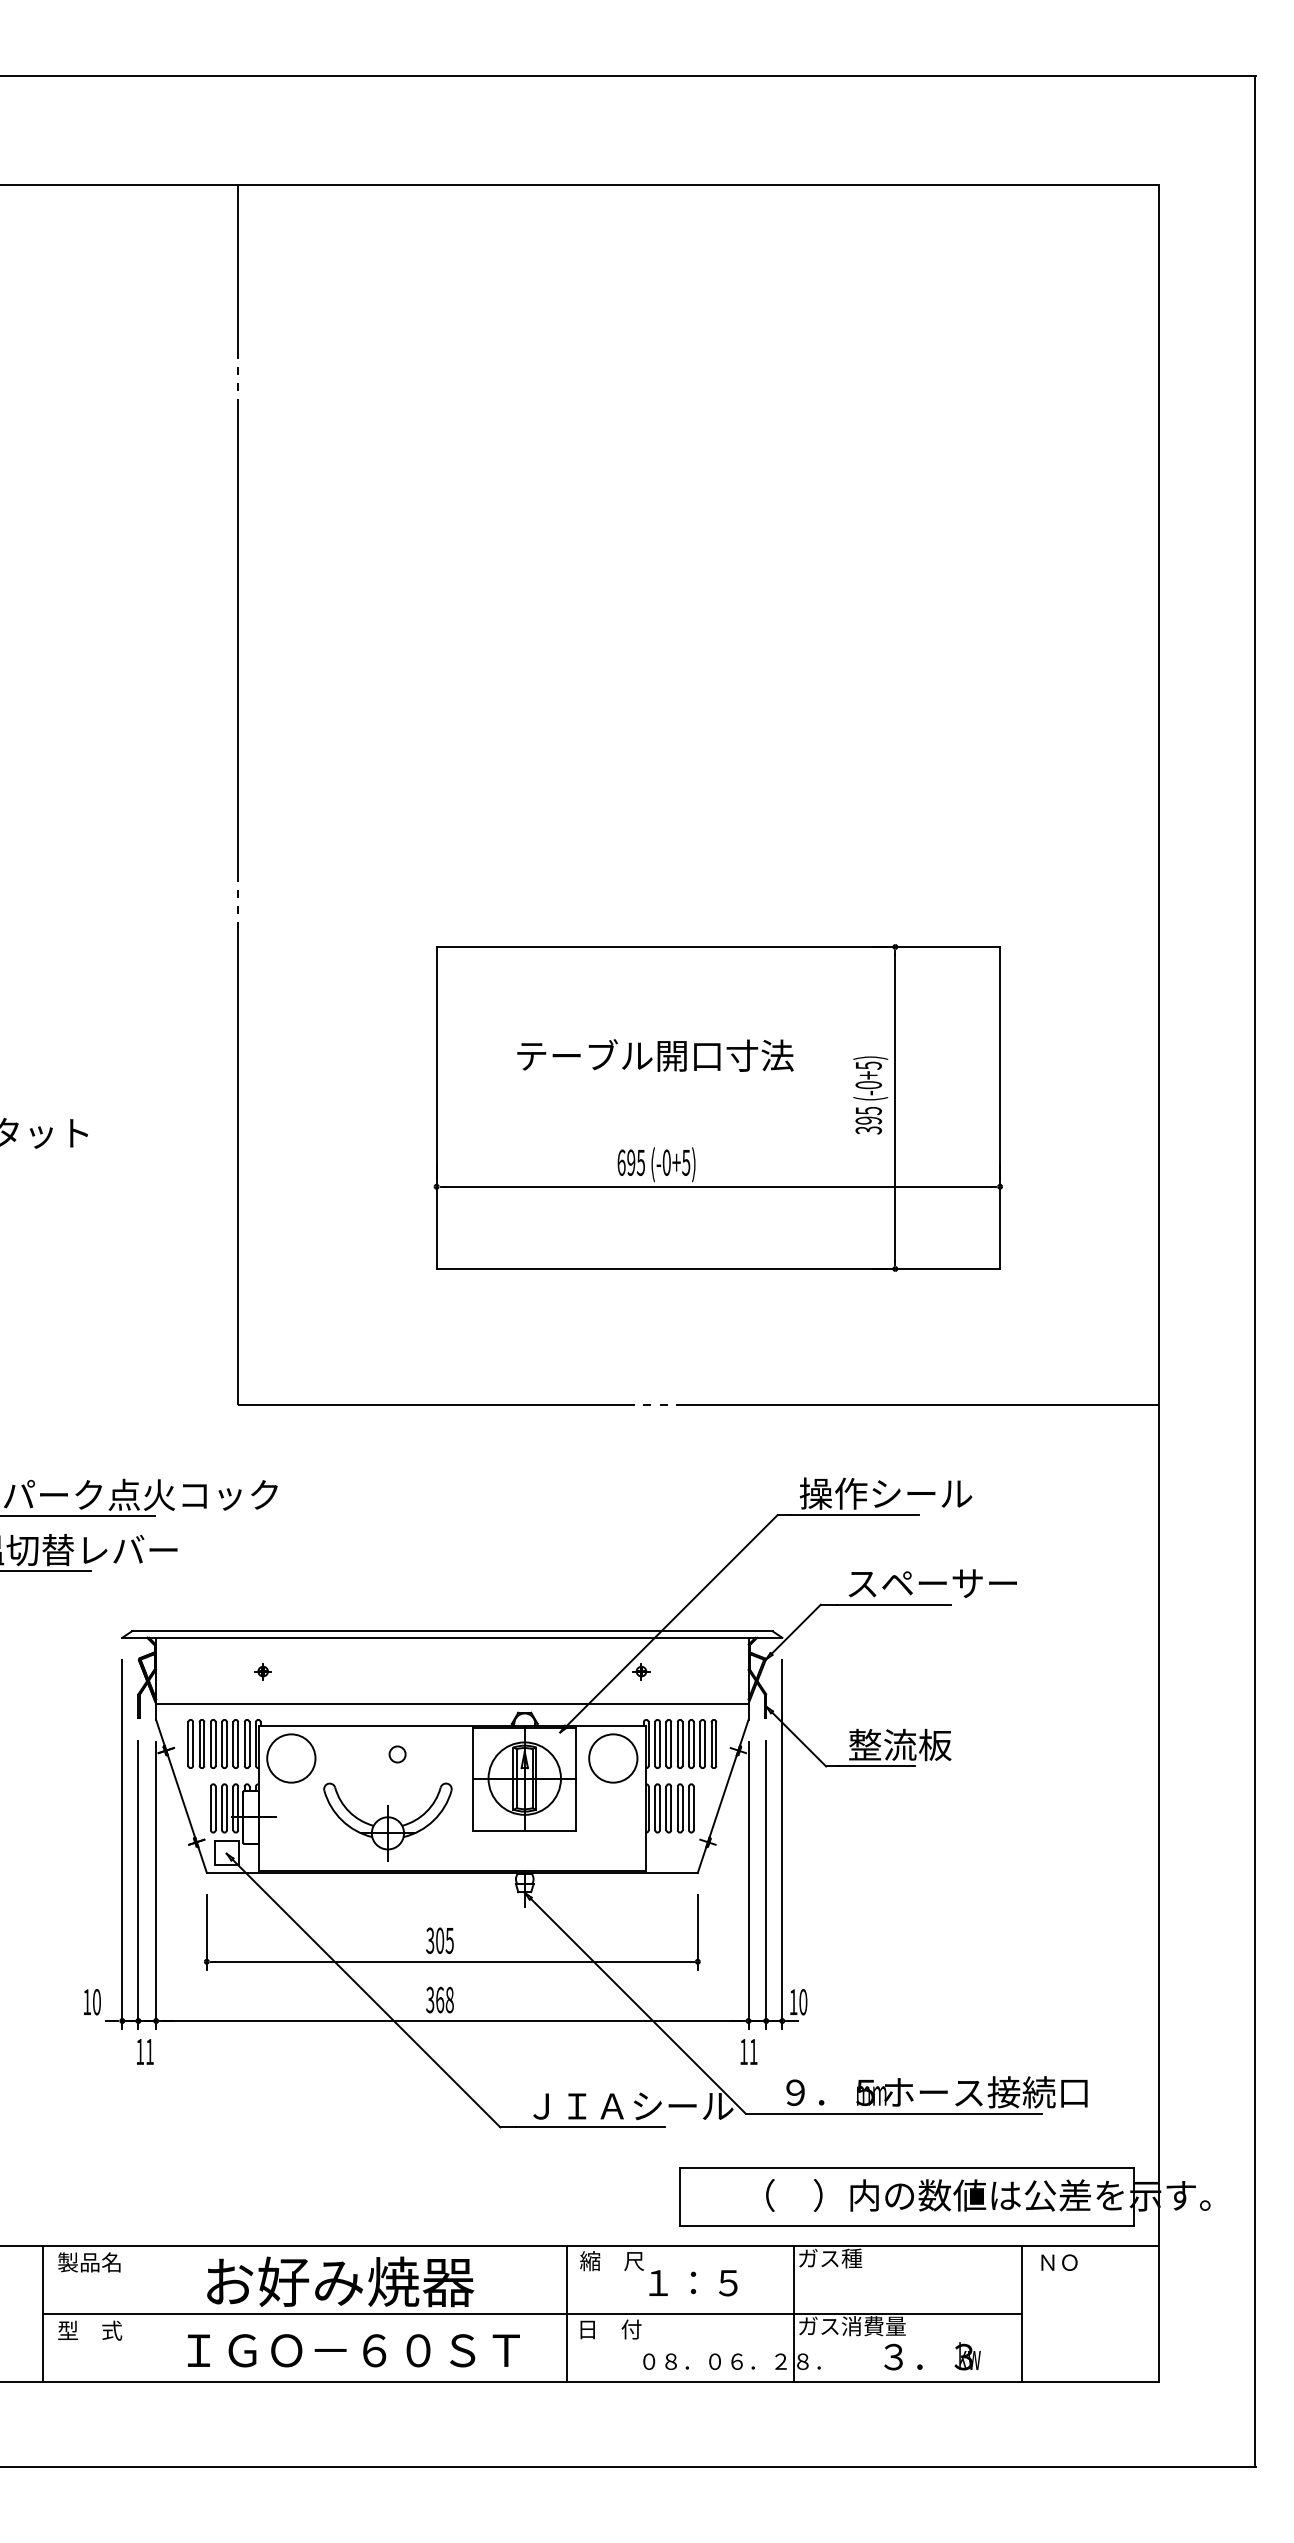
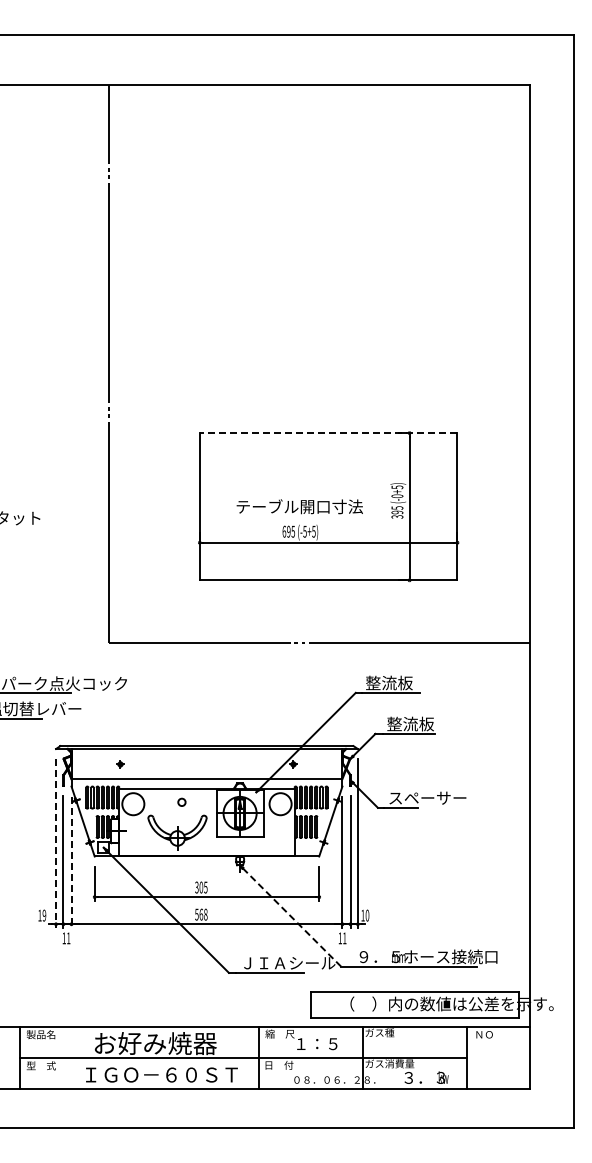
line: (718, 947) -> (328, 433), solid -> dashed
text: (654, 1055) -> (299, 506), moved
text: (665, 1162) -> (304, 531), (-0+5) -> (-5+5)
text: (886, 1492) -> (405, 682), 操作シール -> 整流板
text: (932, 1582) -> (426, 723), スペーサー -> 整流板
text: (934, 1743) -> (427, 797), 整流板 -> スペーサー
line: (123, 1846) -> (56, 844), solid -> dashed
line: (156, 1885) -> (71, 862), solid -> dashed
text: (429, 1997) -> (196, 913), 368 -> 568
text: (97, 2001) -> (44, 915), 10 -> 19
line: (637, 2006) -> (291, 917), solid -> dashed

